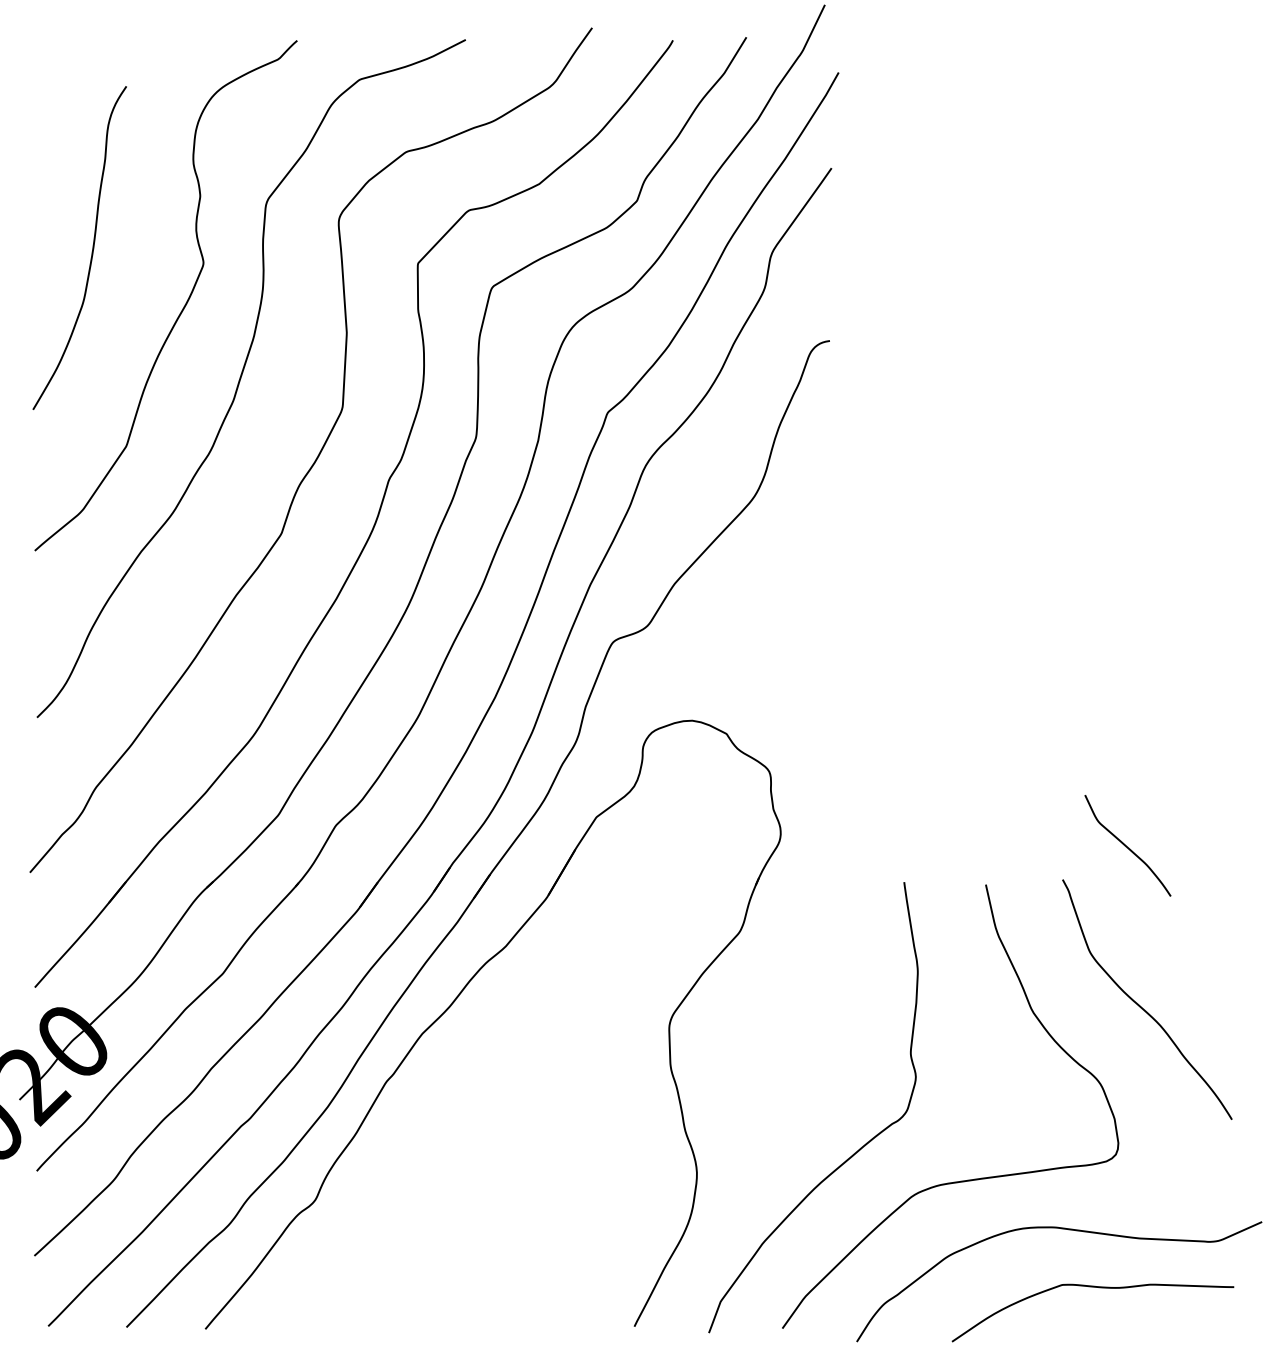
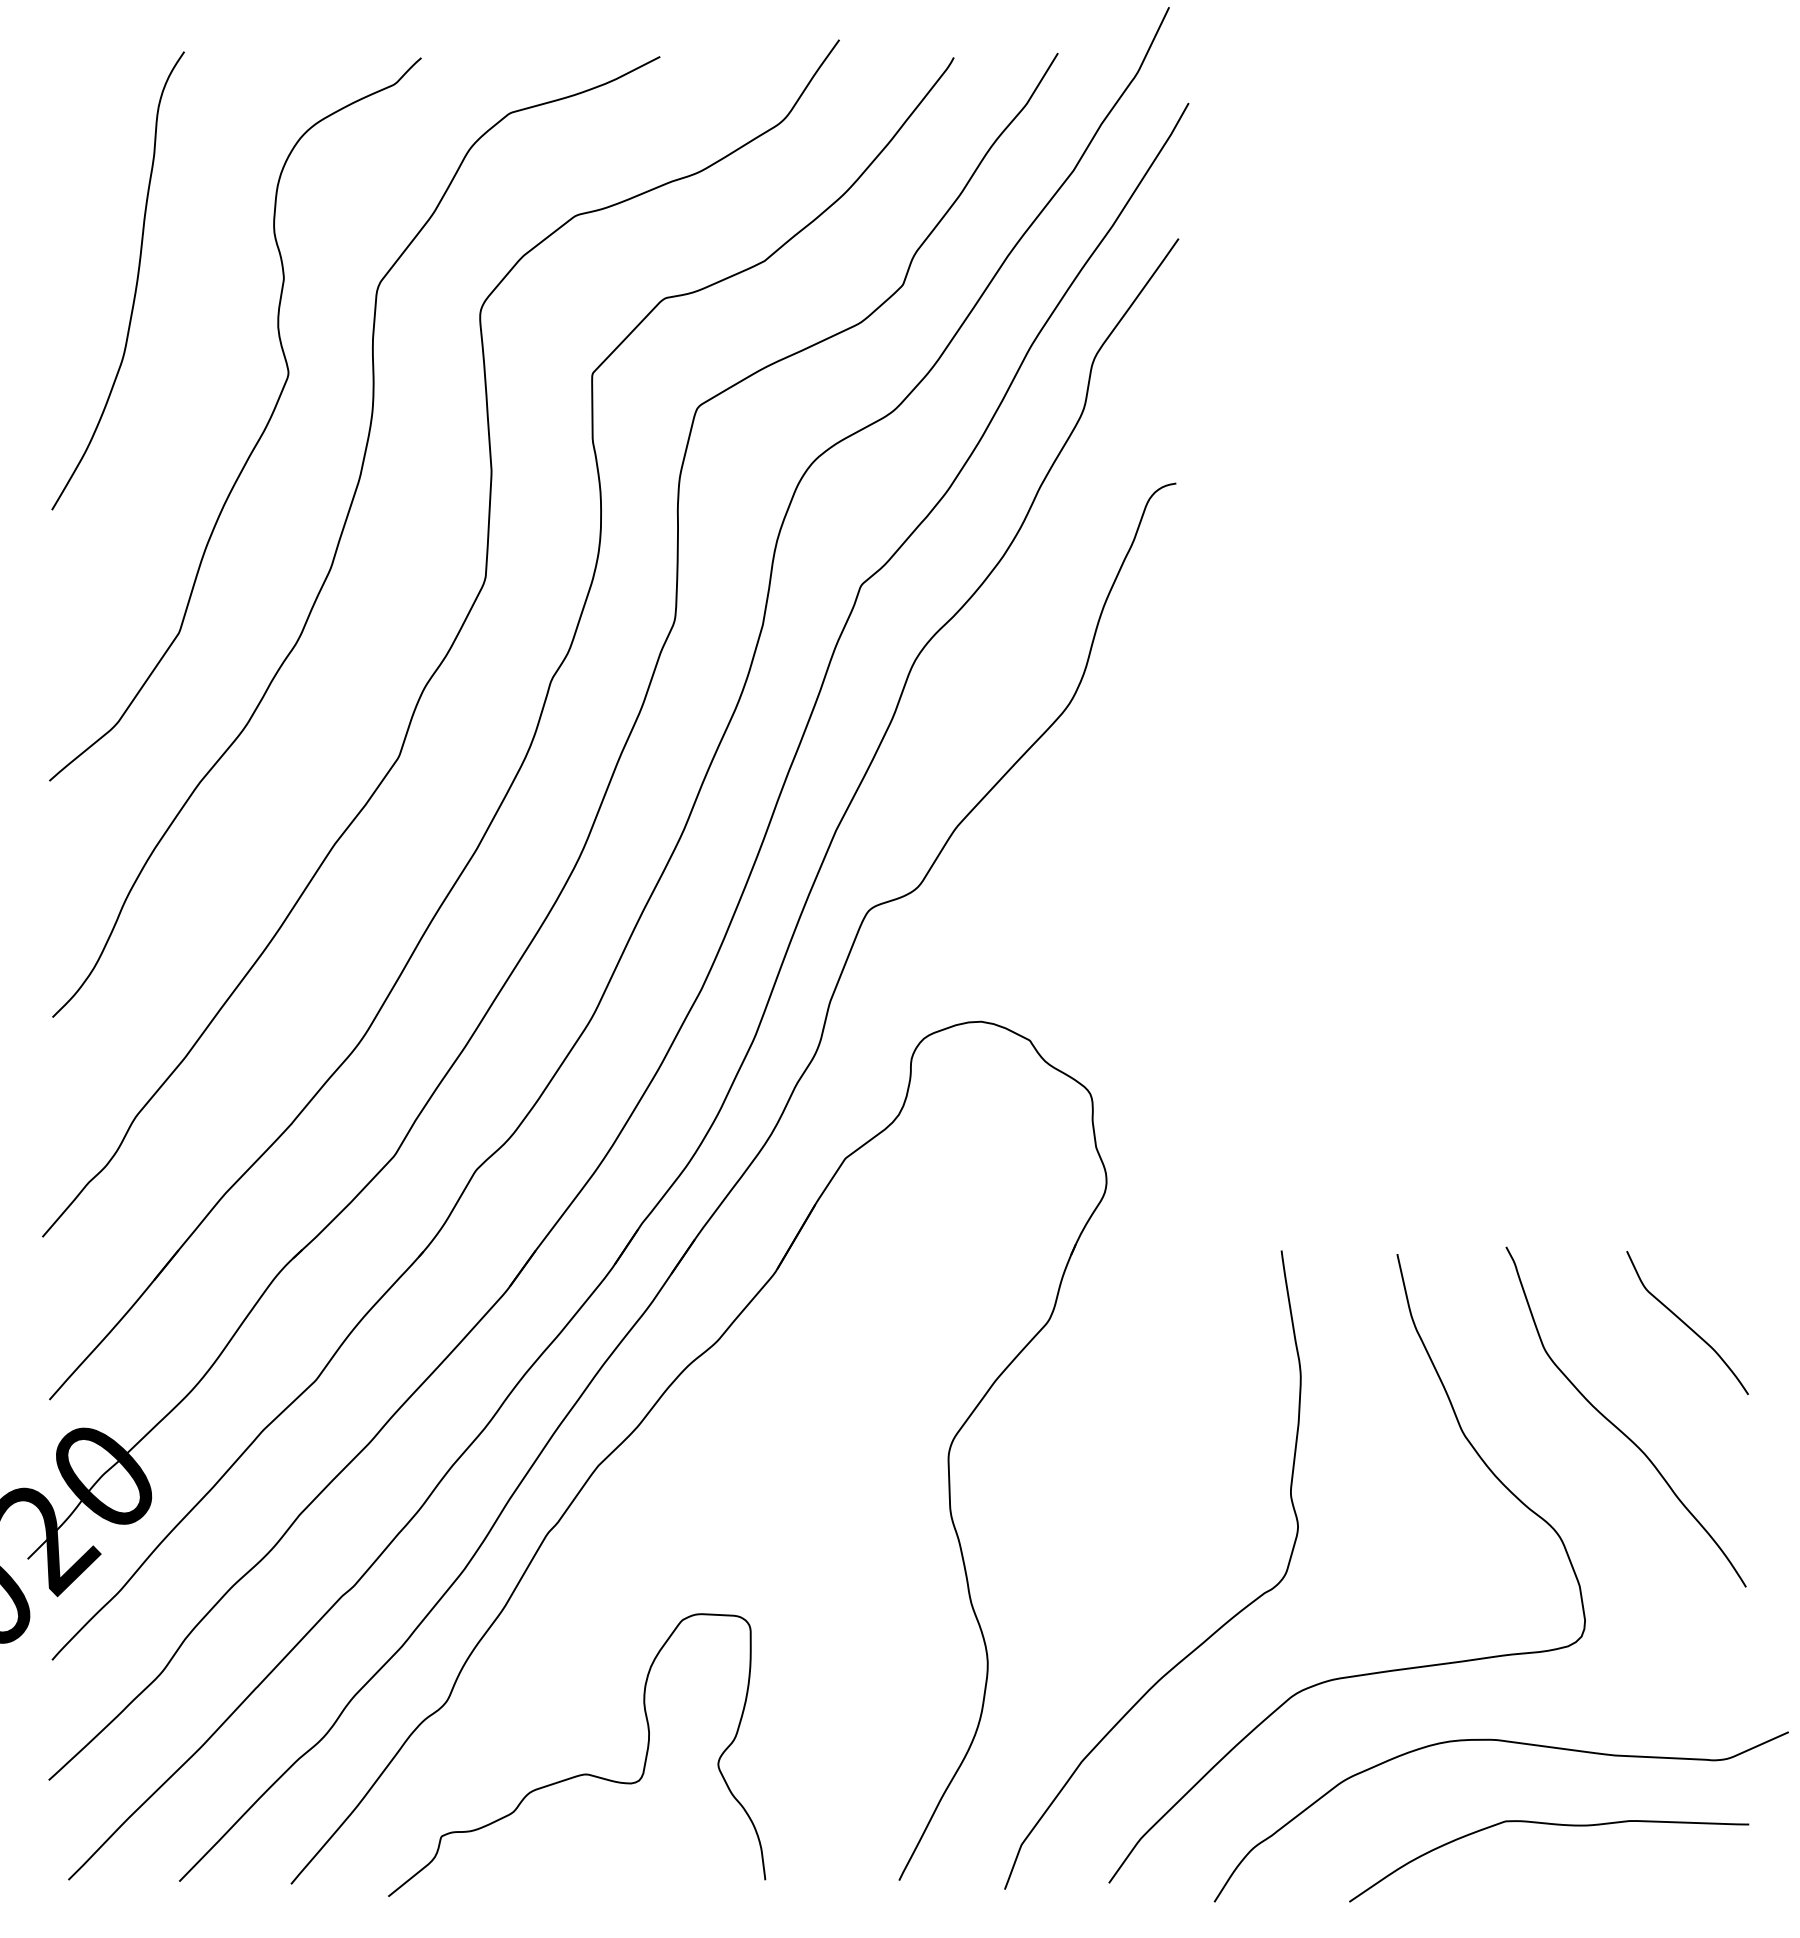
curve: (92, 250) -> (135, 284), moved
curve: (1127, 846) -> (1686, 1323), moved
curve: (411, 1251) -> (583, 1773), added

